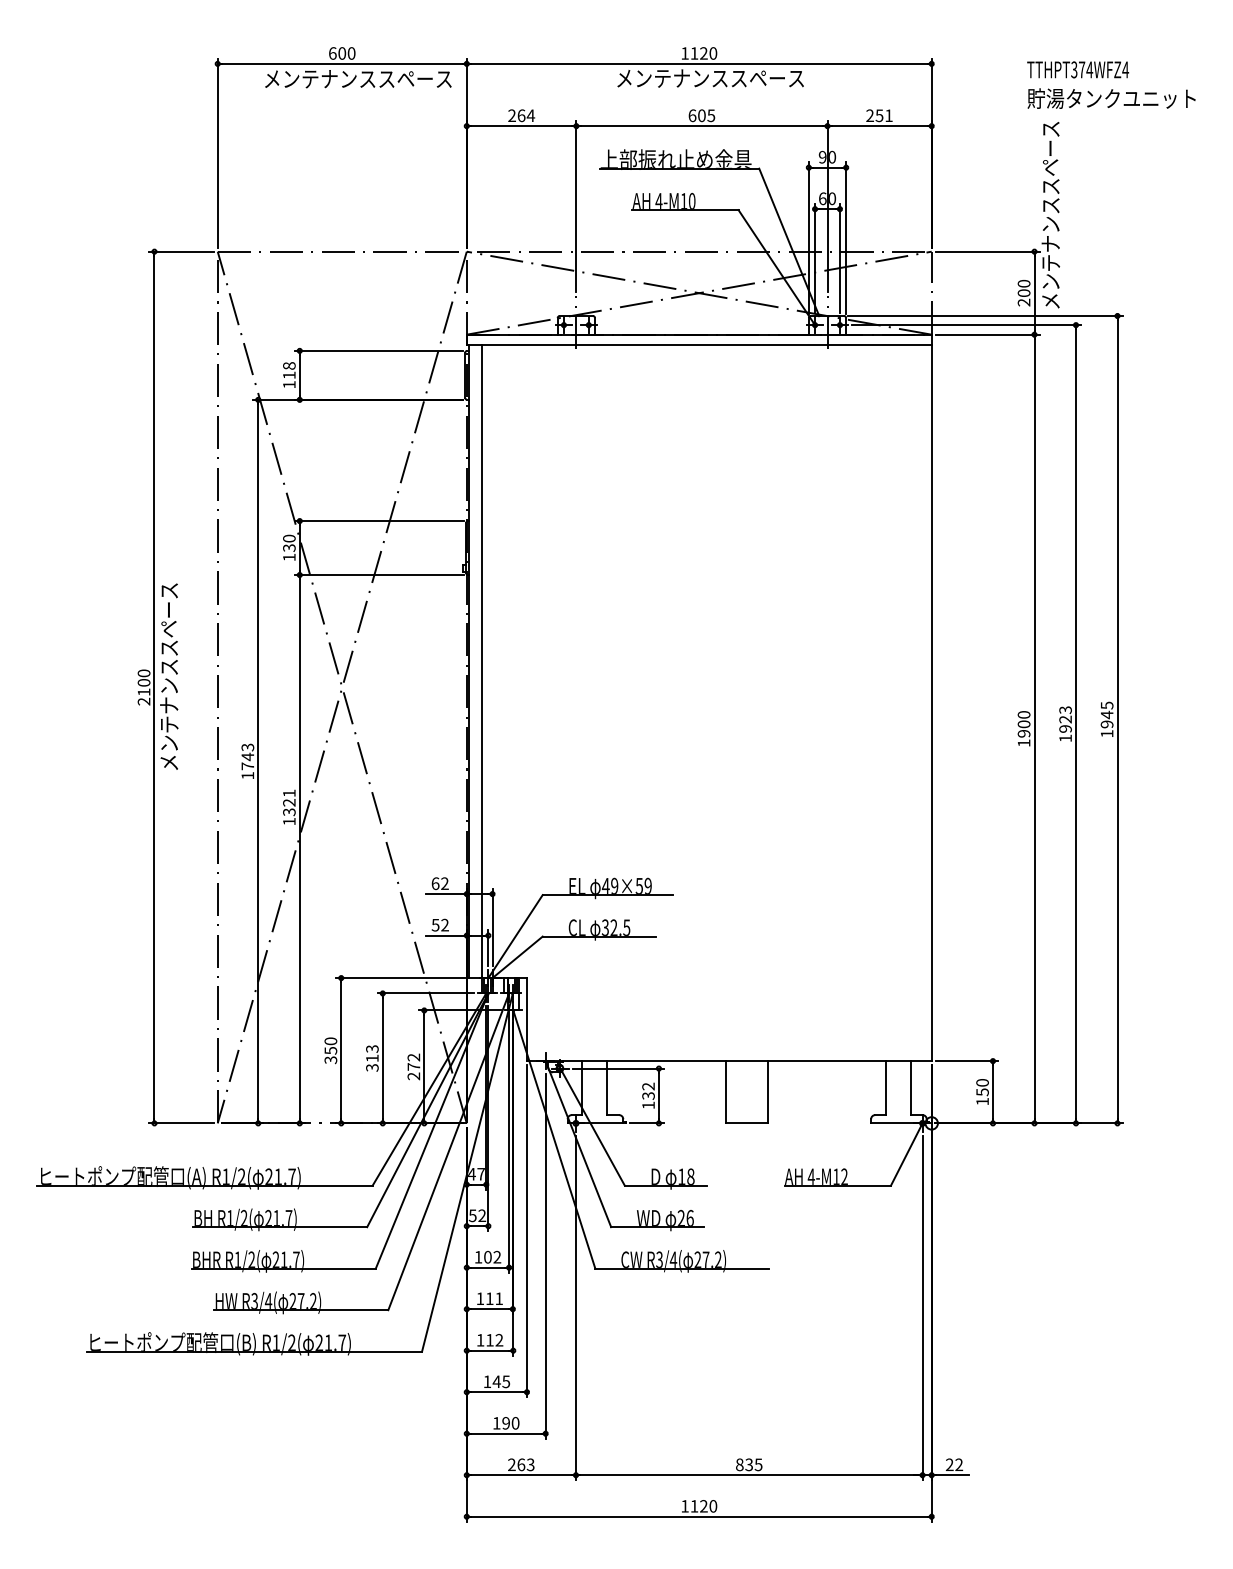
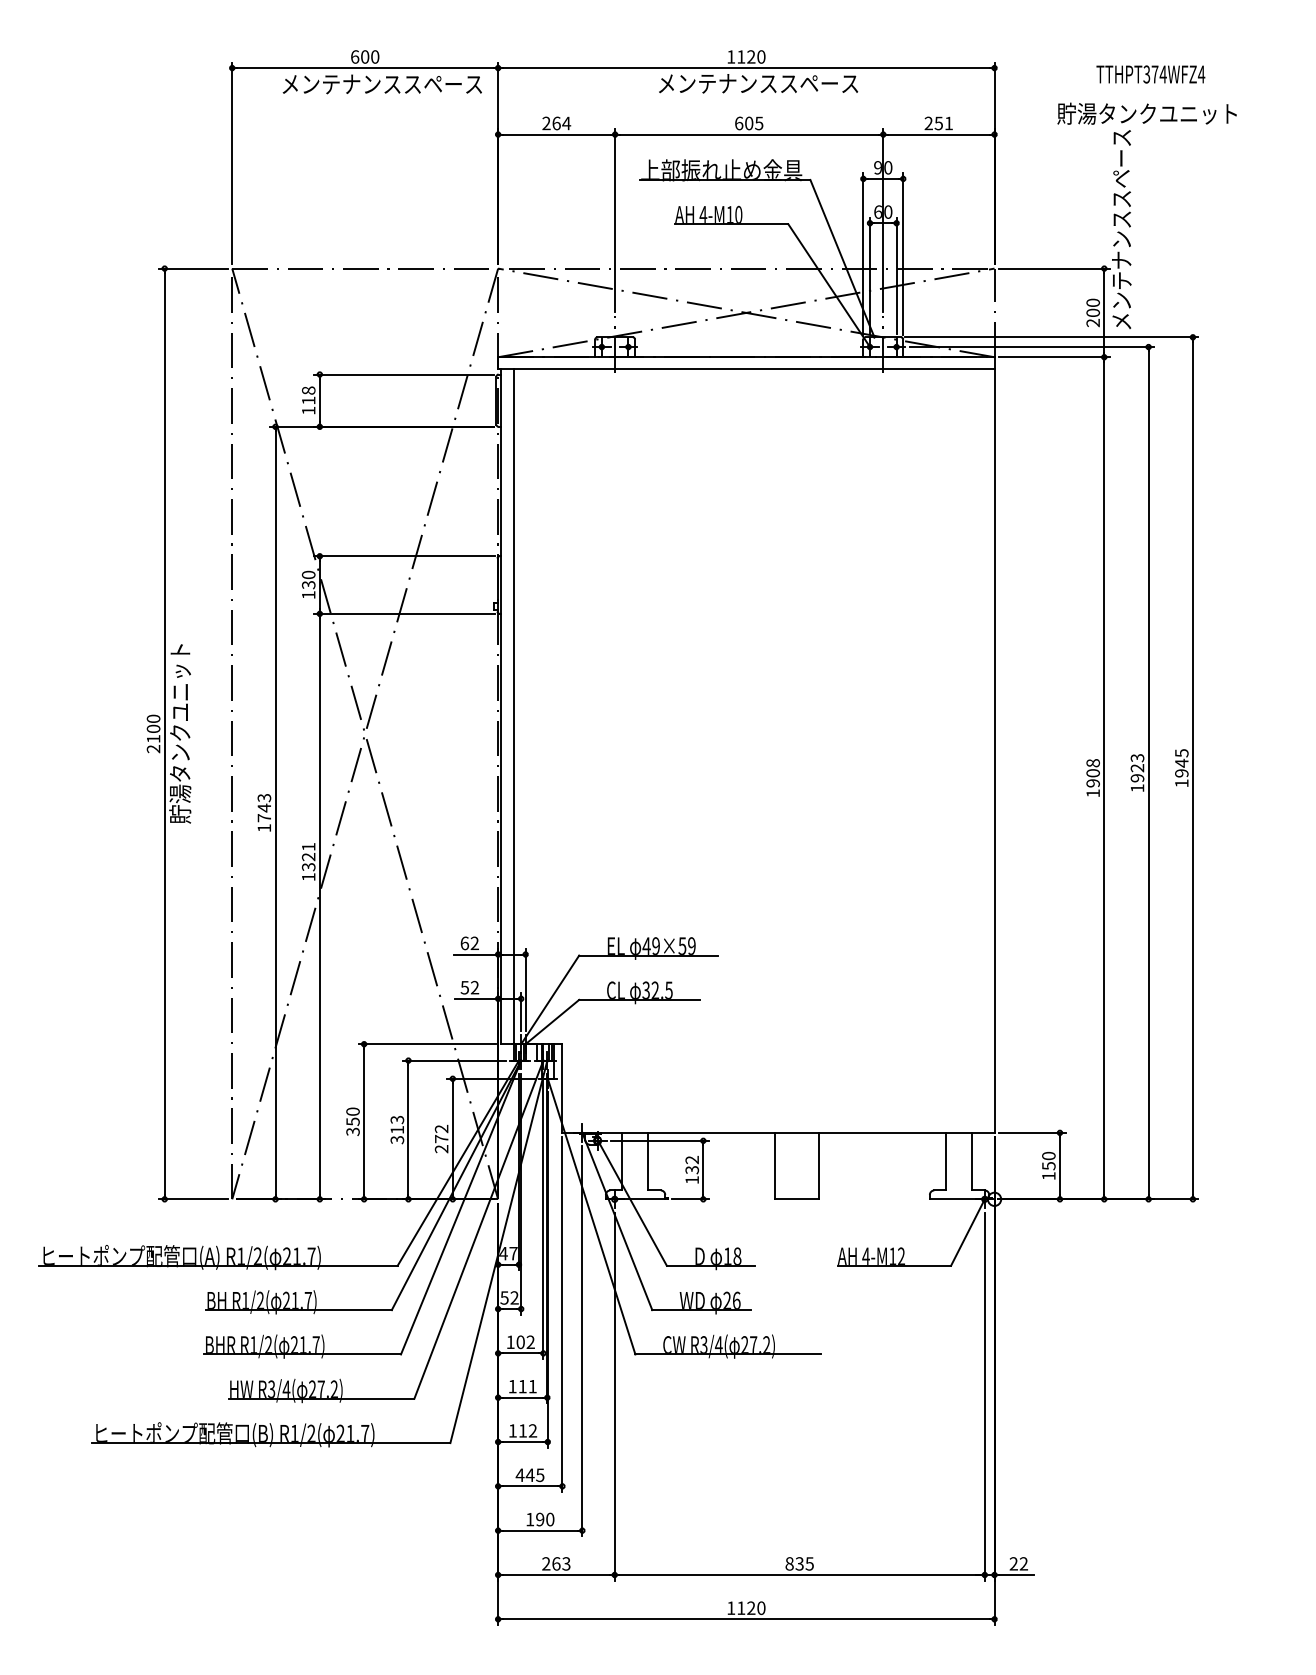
text: (1111, 98) -> (1147, 113), moved
text: (168, 677) -> (179, 723), メンテナンススペース -> 貯湯タンクユニット
text: (1024, 714) -> (1093, 762), 1900 -> 1908
text: (487, 1381) -> (520, 1474), 145 -> 445

